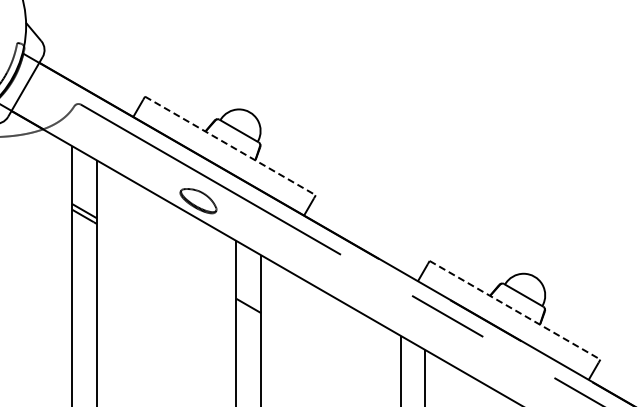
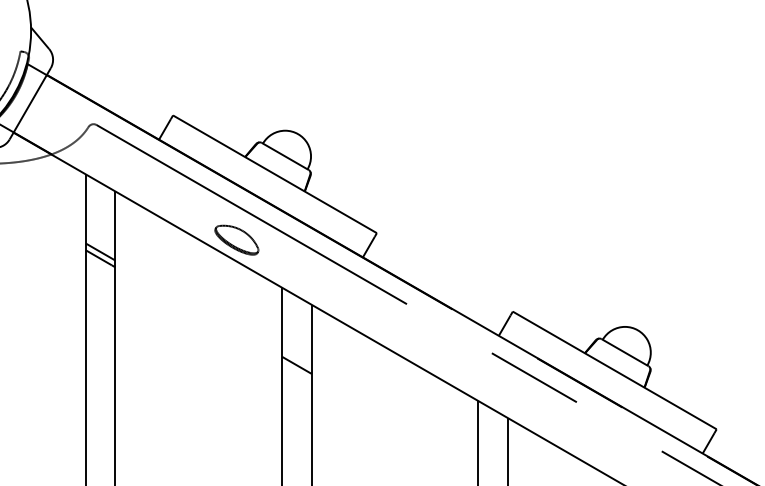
line: (230, 145) -> (275, 173), dashed -> solid
line: (515, 310) -> (615, 370), dashed -> solid

